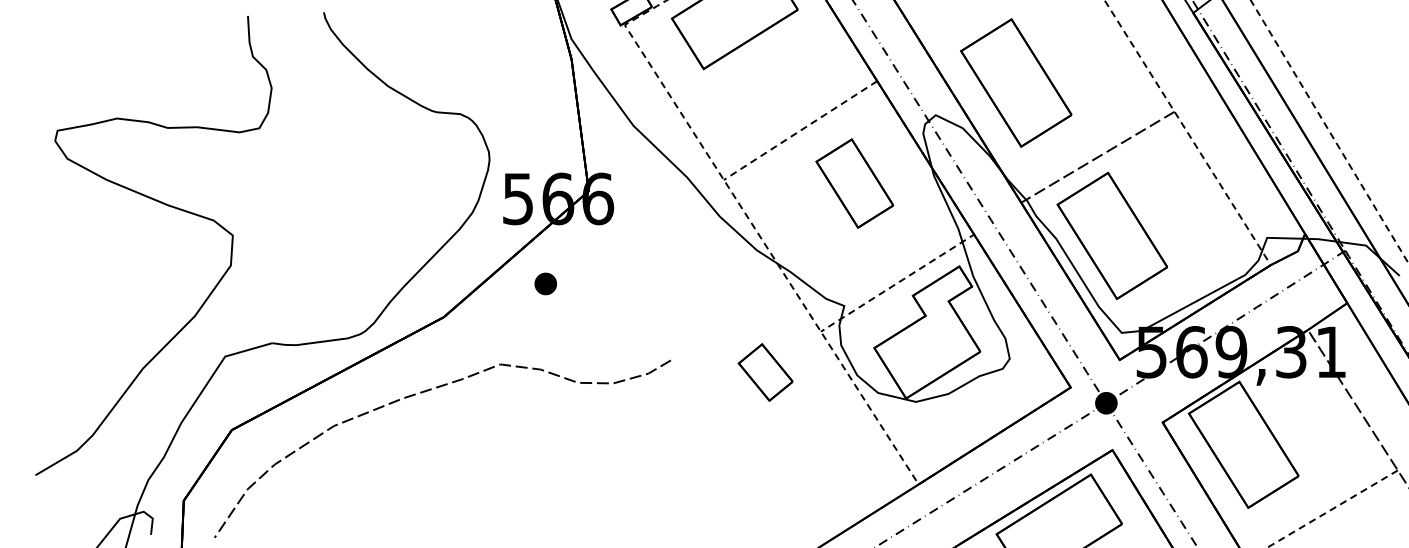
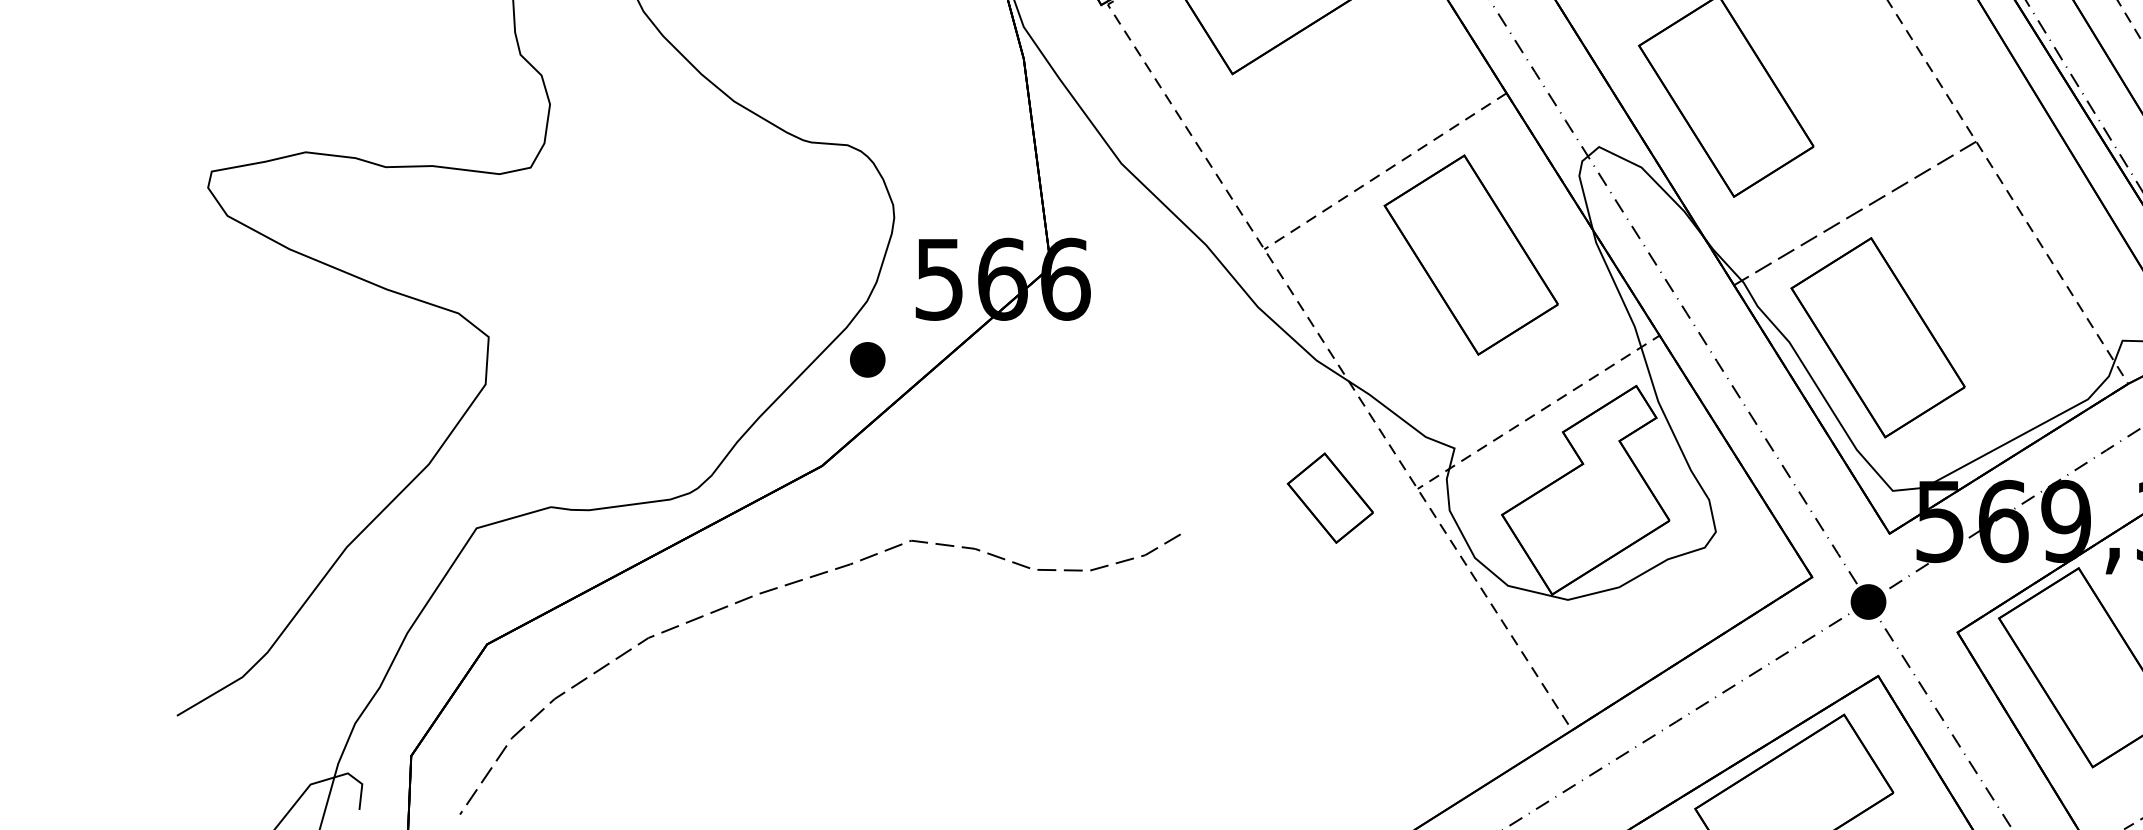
part: (854, 183) -> (1470, 254), size x1.43
part: (545, 283) -> (867, 359), moved
part: (765, 372) -> (1330, 498), moved

